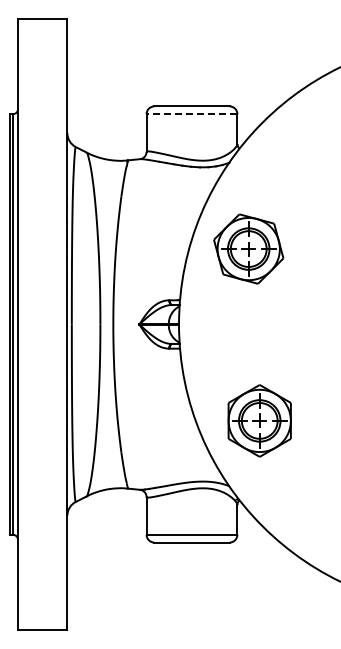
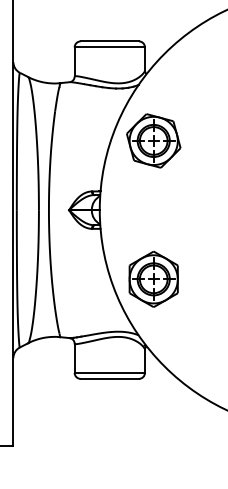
line: (191, 114) -> (109, 47), dashed -> solid
part: (248, 248) -> (153, 140), moved
part: (259, 420) -> (153, 279), moved

